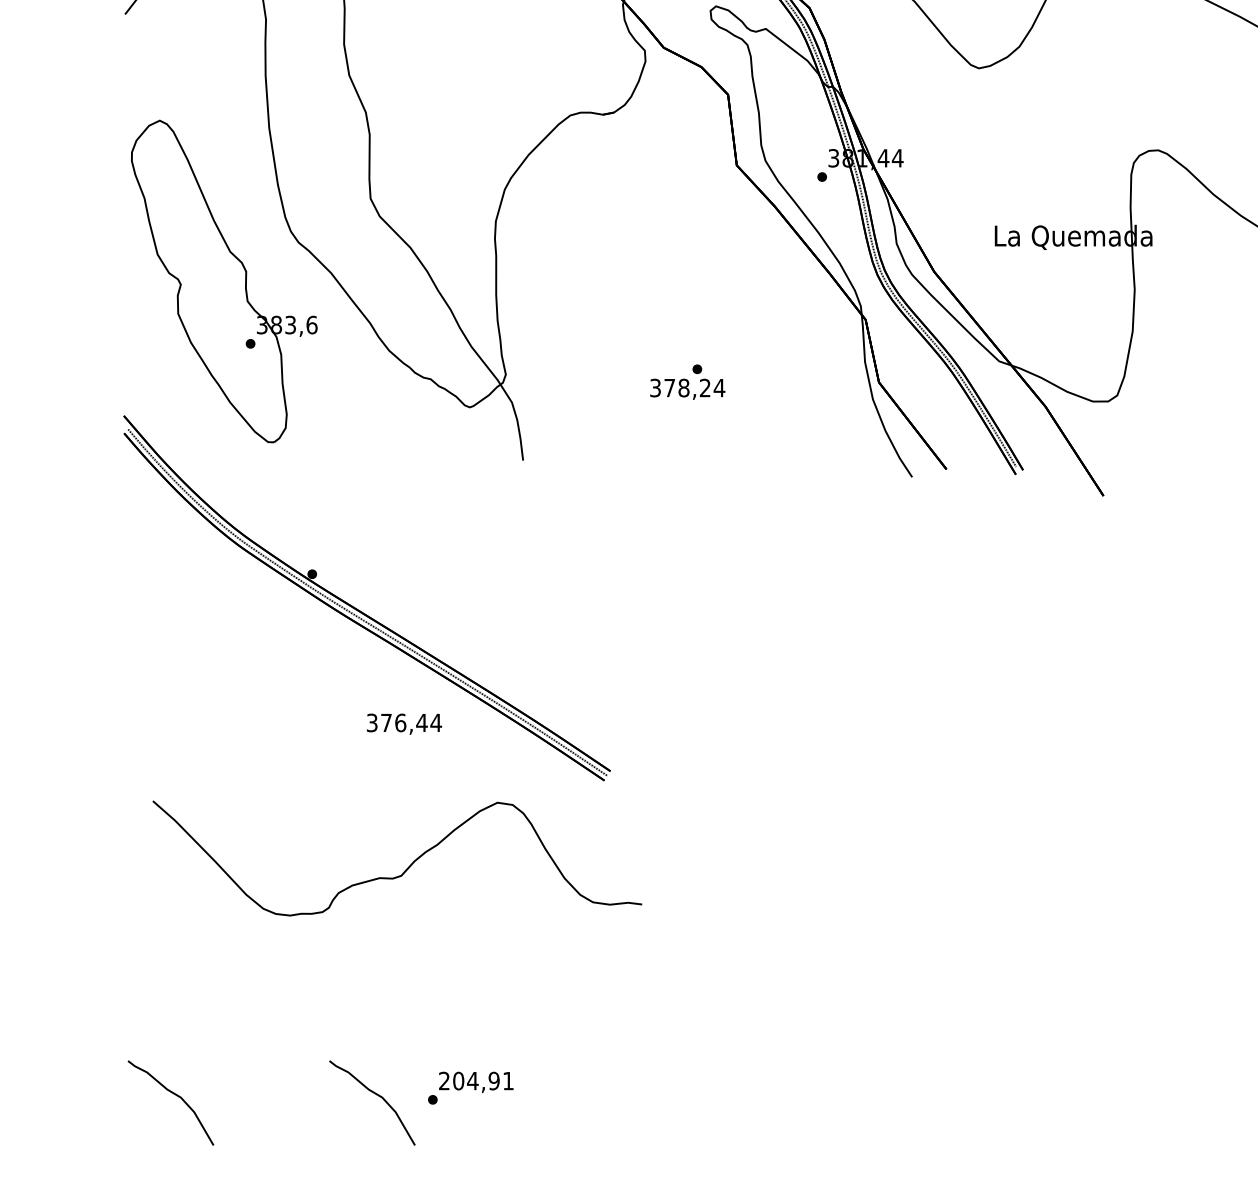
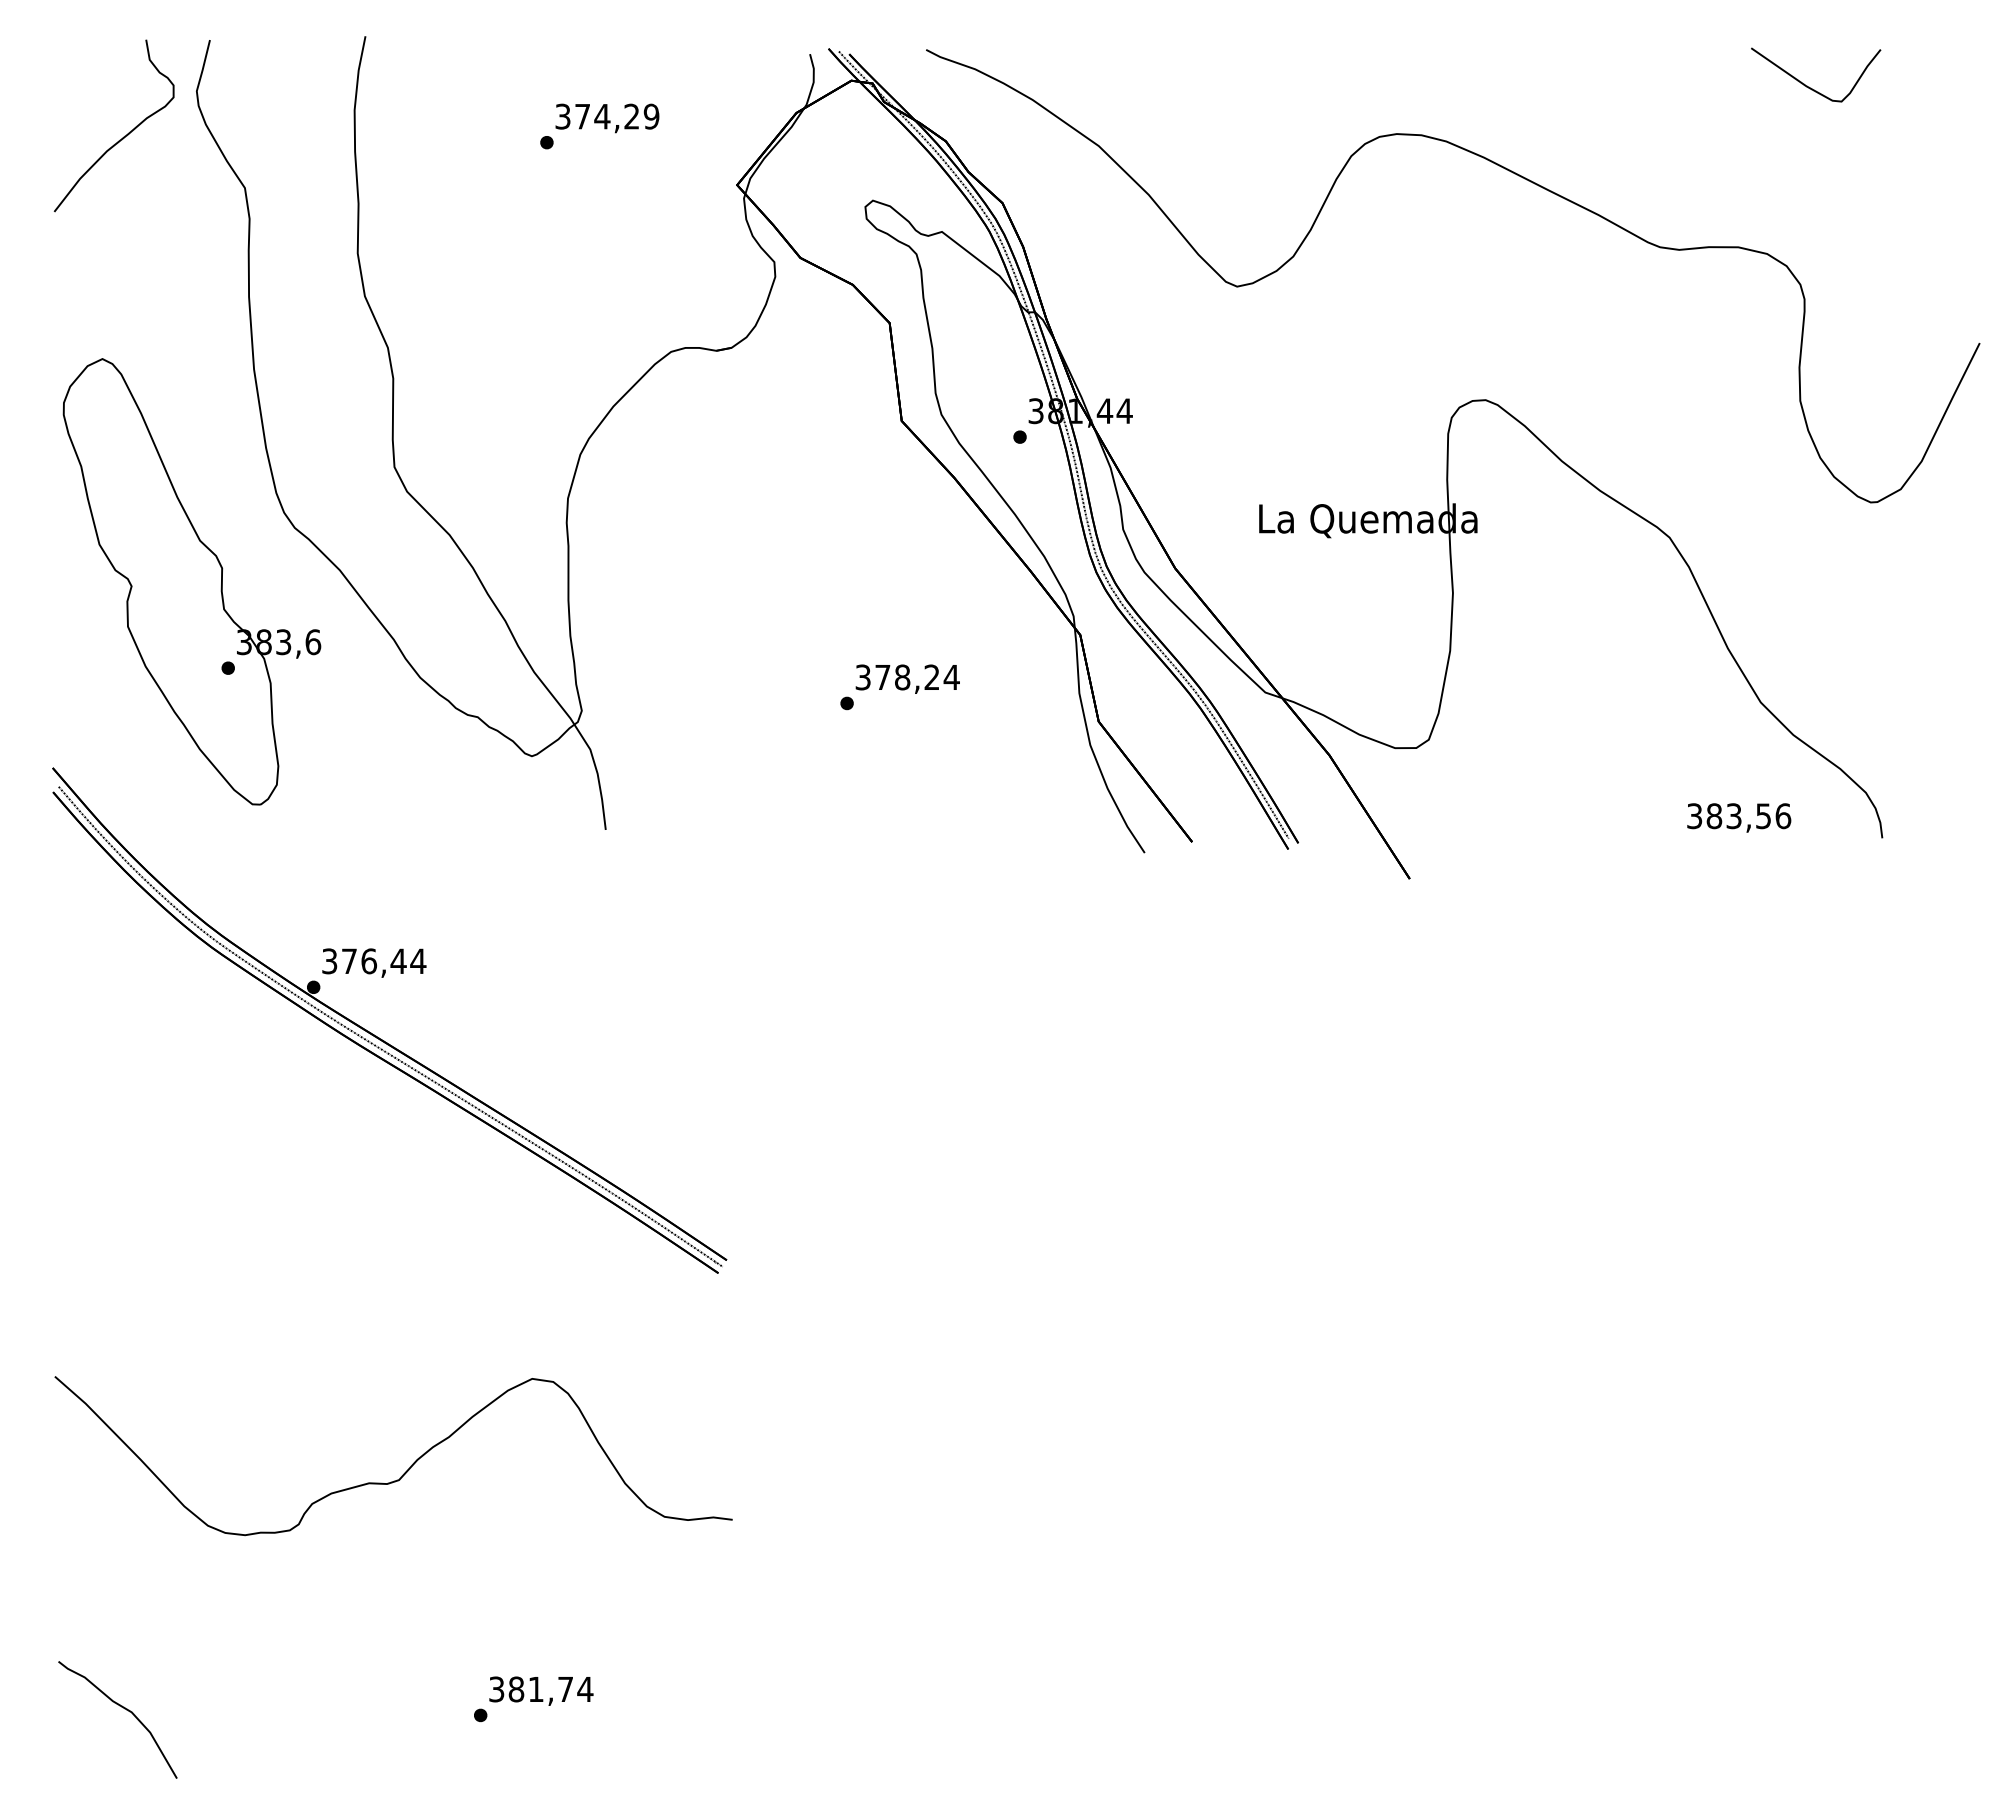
text: (687, 388) -> (907, 678), moved
text: (404, 723) -> (374, 962), moved
curve: (407, 868) -> (407, 1469), moved
text: (476, 1081) -> (541, 1689), 204,91 -> 381,74
part: (377, 1095) -> (403, 1709), removed

